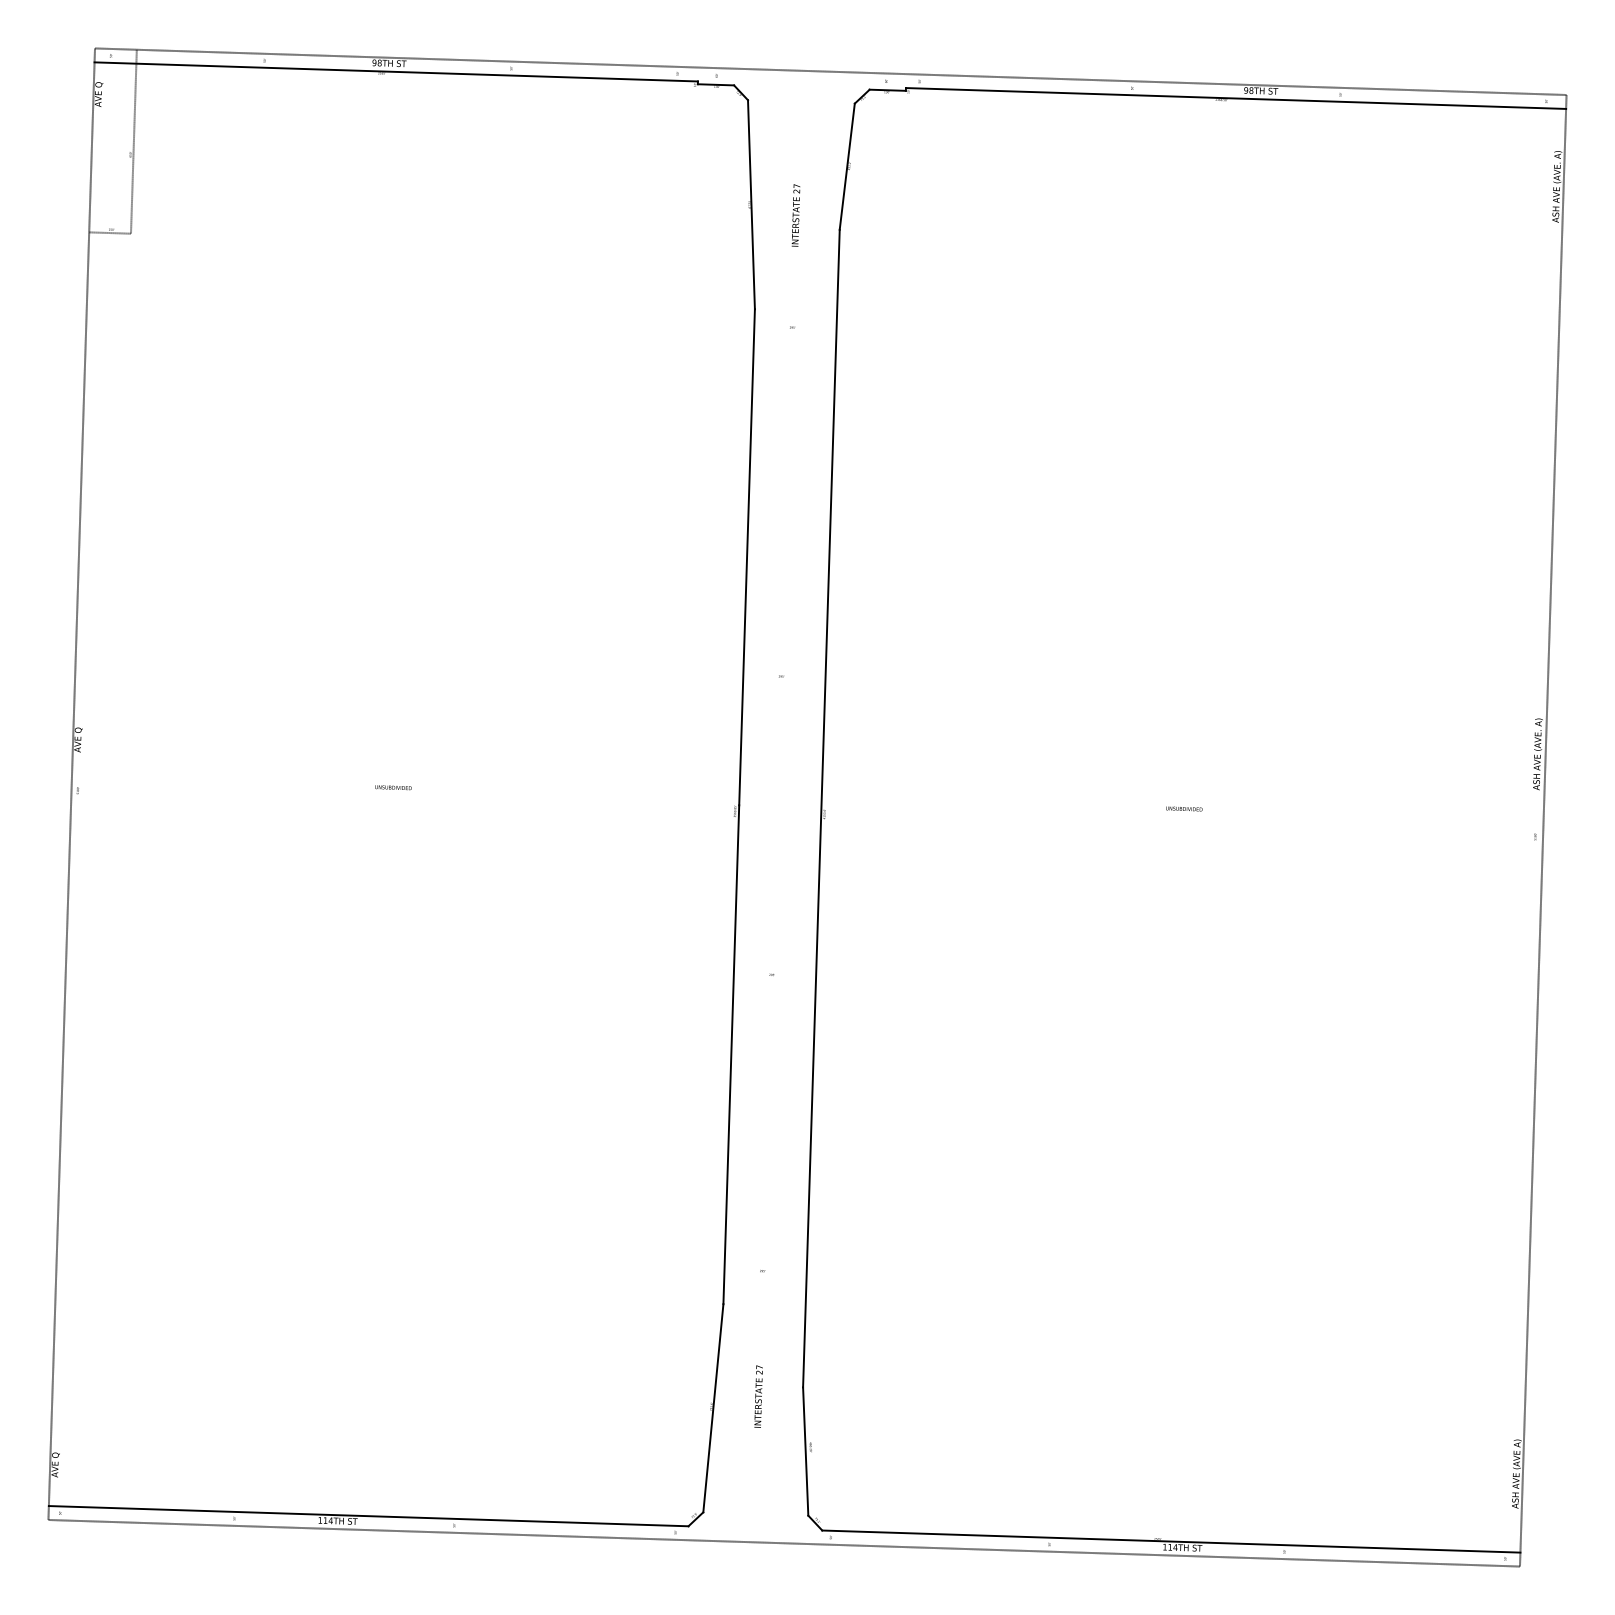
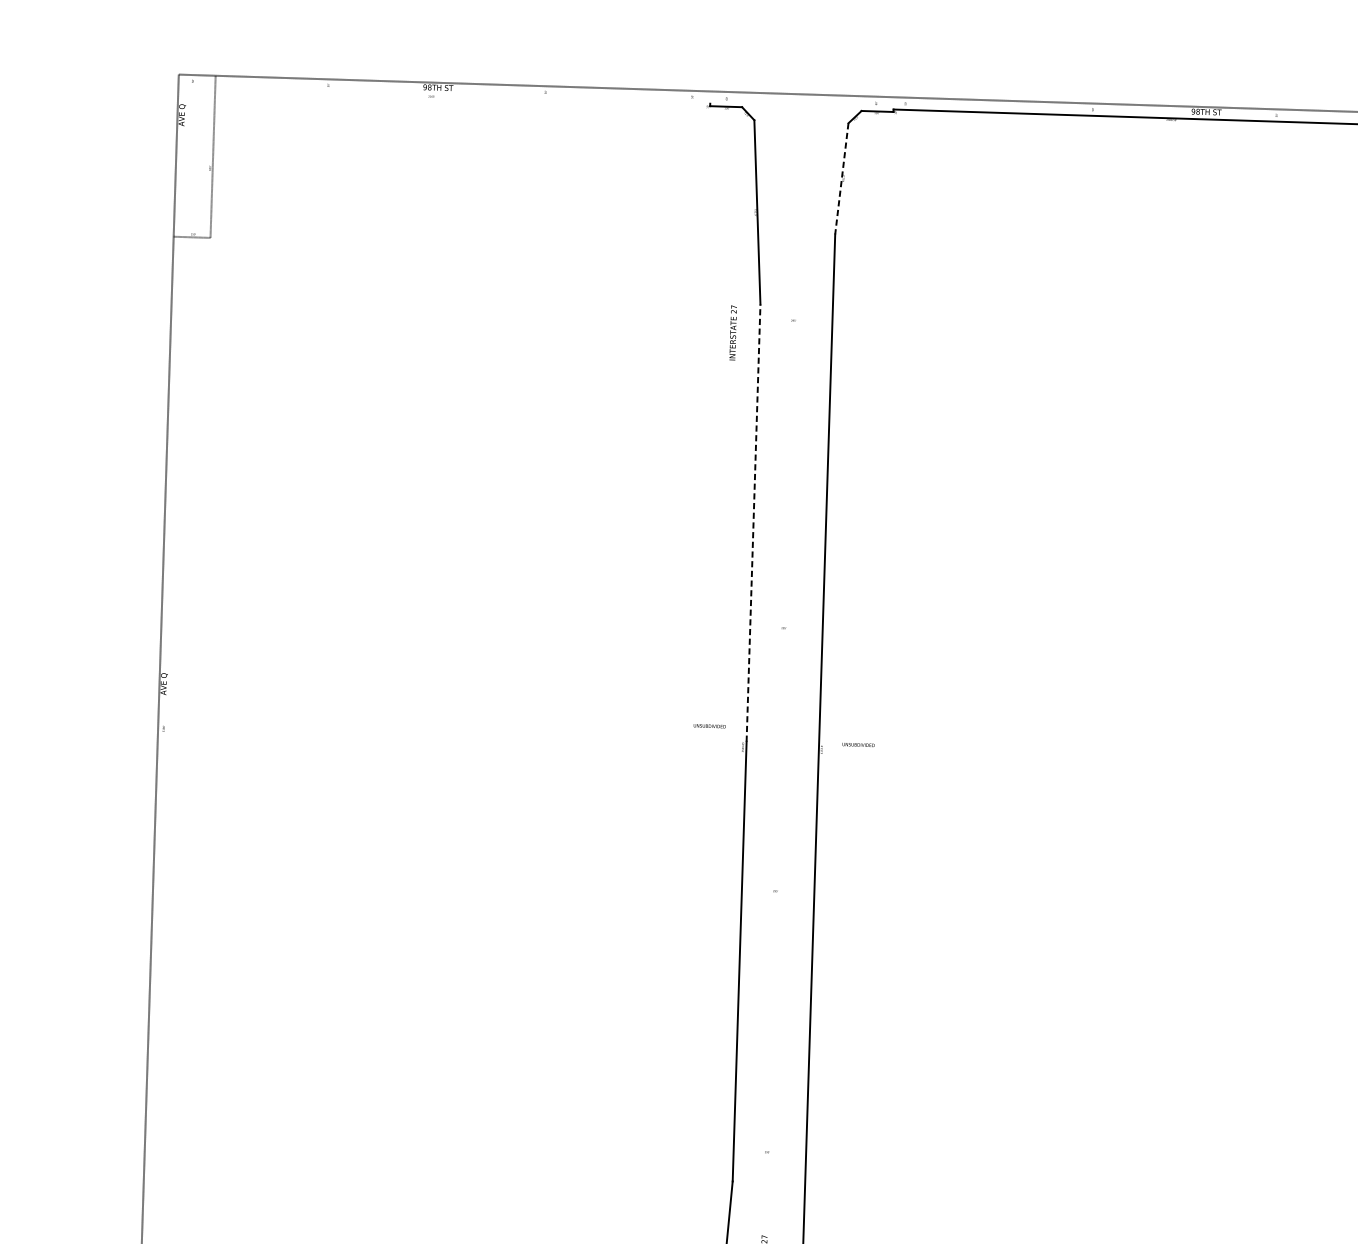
line: (395, 71) -> (443, 94), removed
line: (847, 166) -> (842, 178), solid -> dashed
text: (795, 215) -> (732, 332), moved
line: (747, 556) -> (753, 522), solid -> dashed
text: (393, 787) -> (709, 726), moved
text: (1184, 808) -> (858, 744), moved

